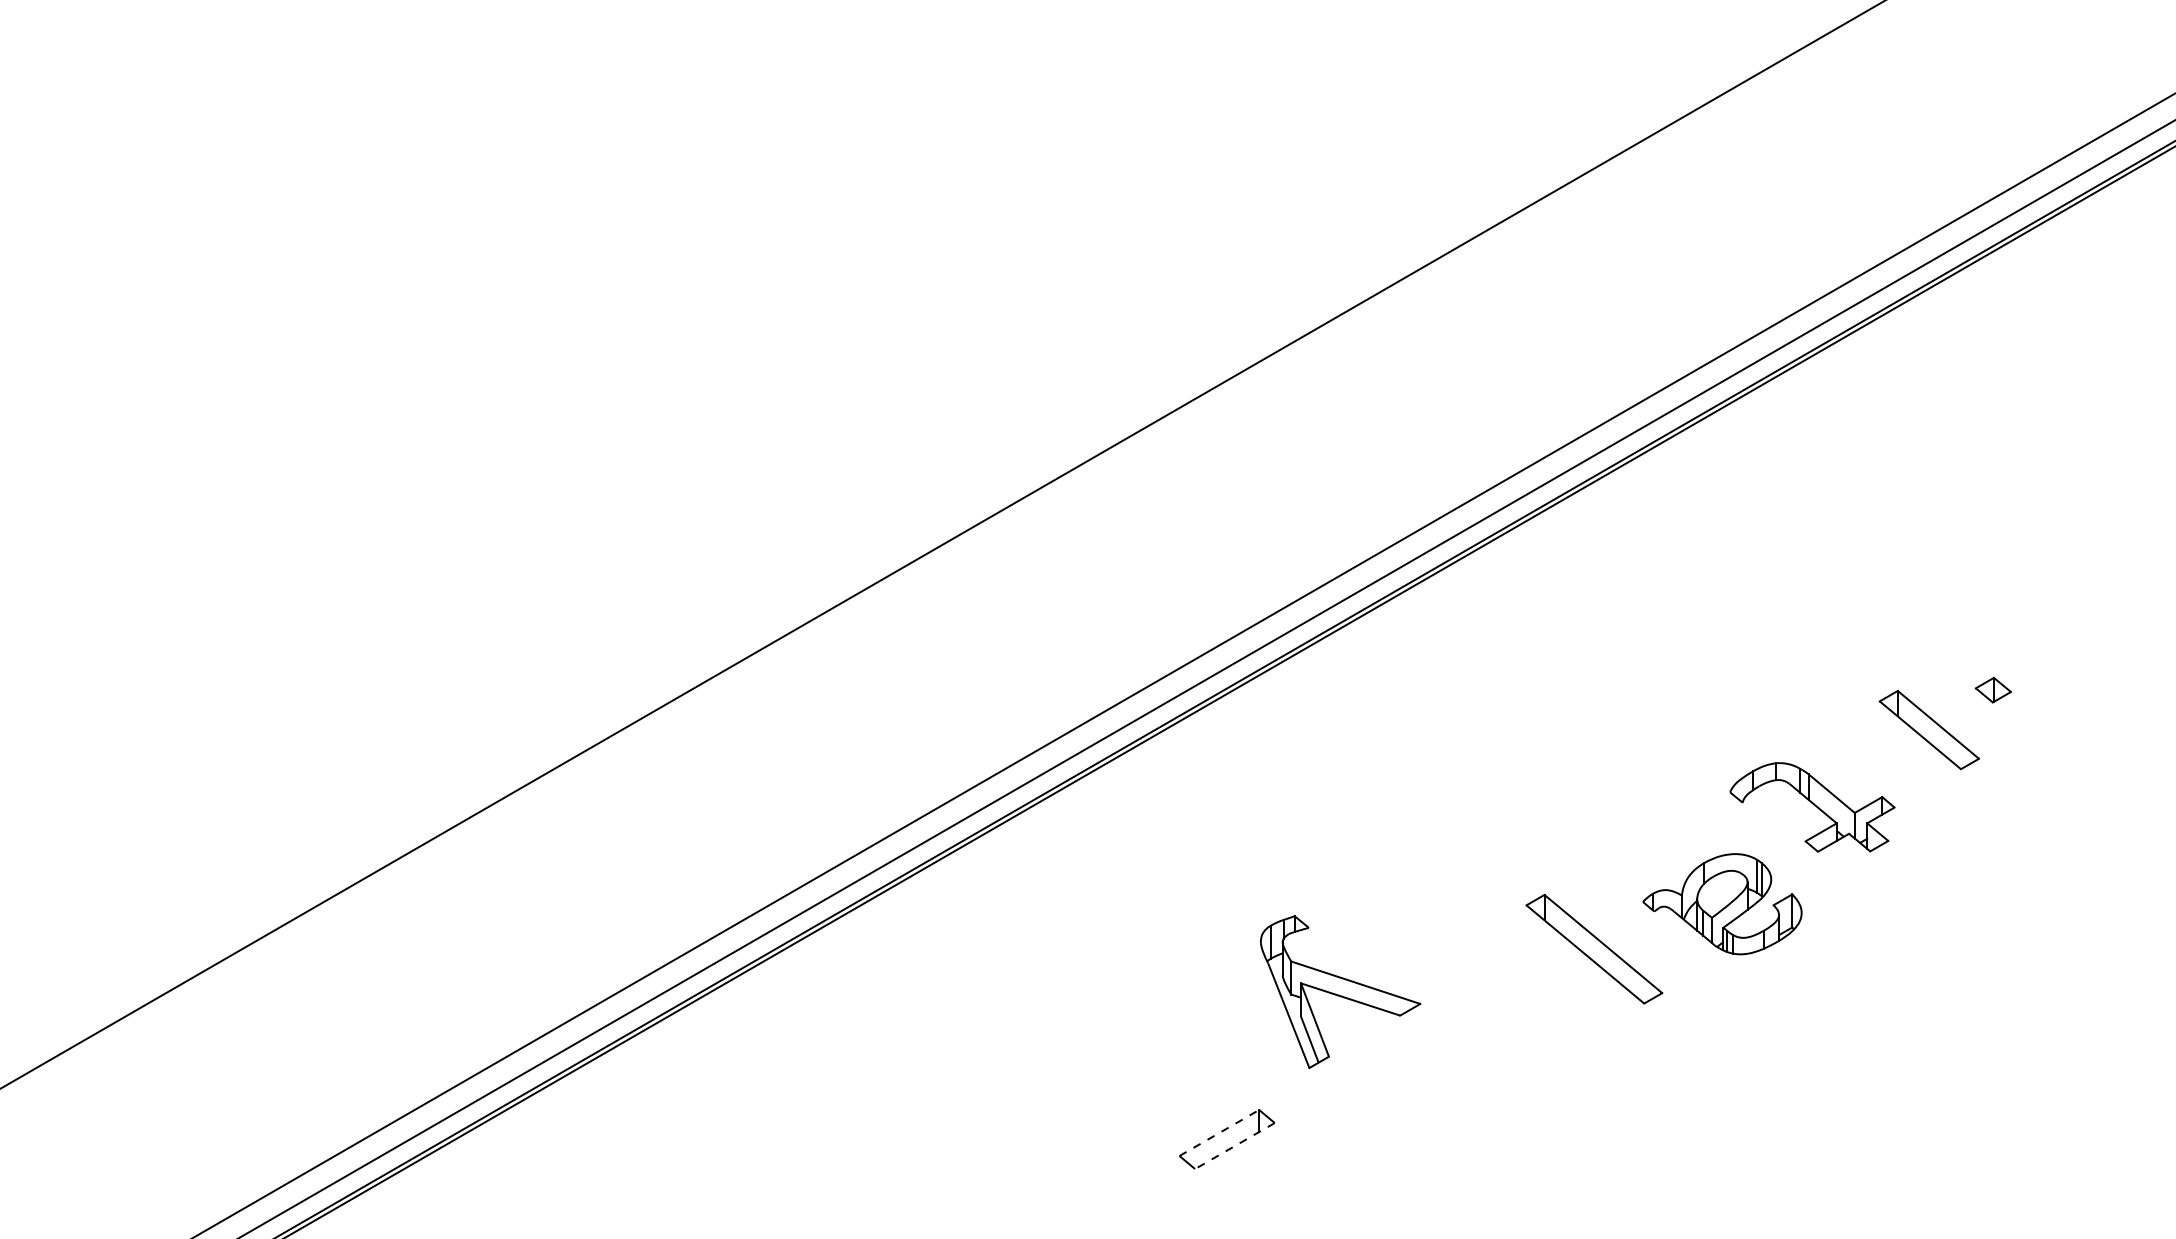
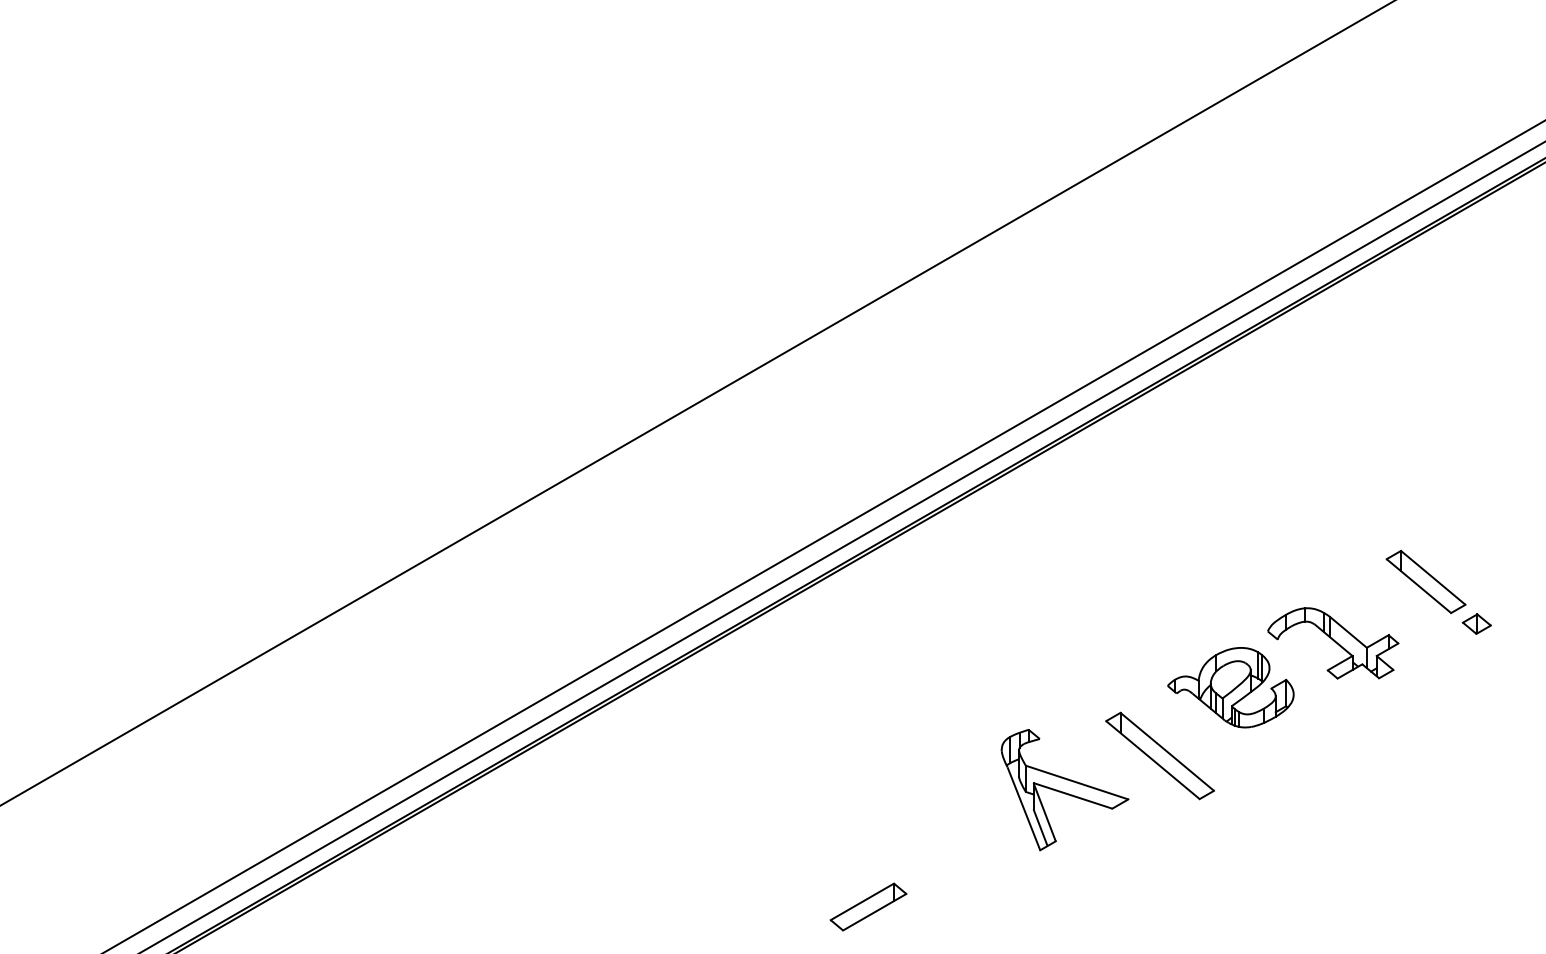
part: (1992, 689) -> (1476, 623), moved
part: (1722, 904) -> (1230, 687), moved
part: (1340, 992) -> (1064, 790), moved
line: (1219, 1132) -> (862, 901), dashed -> solid
line: (1234, 1146) -> (874, 912), dashed -> solid

